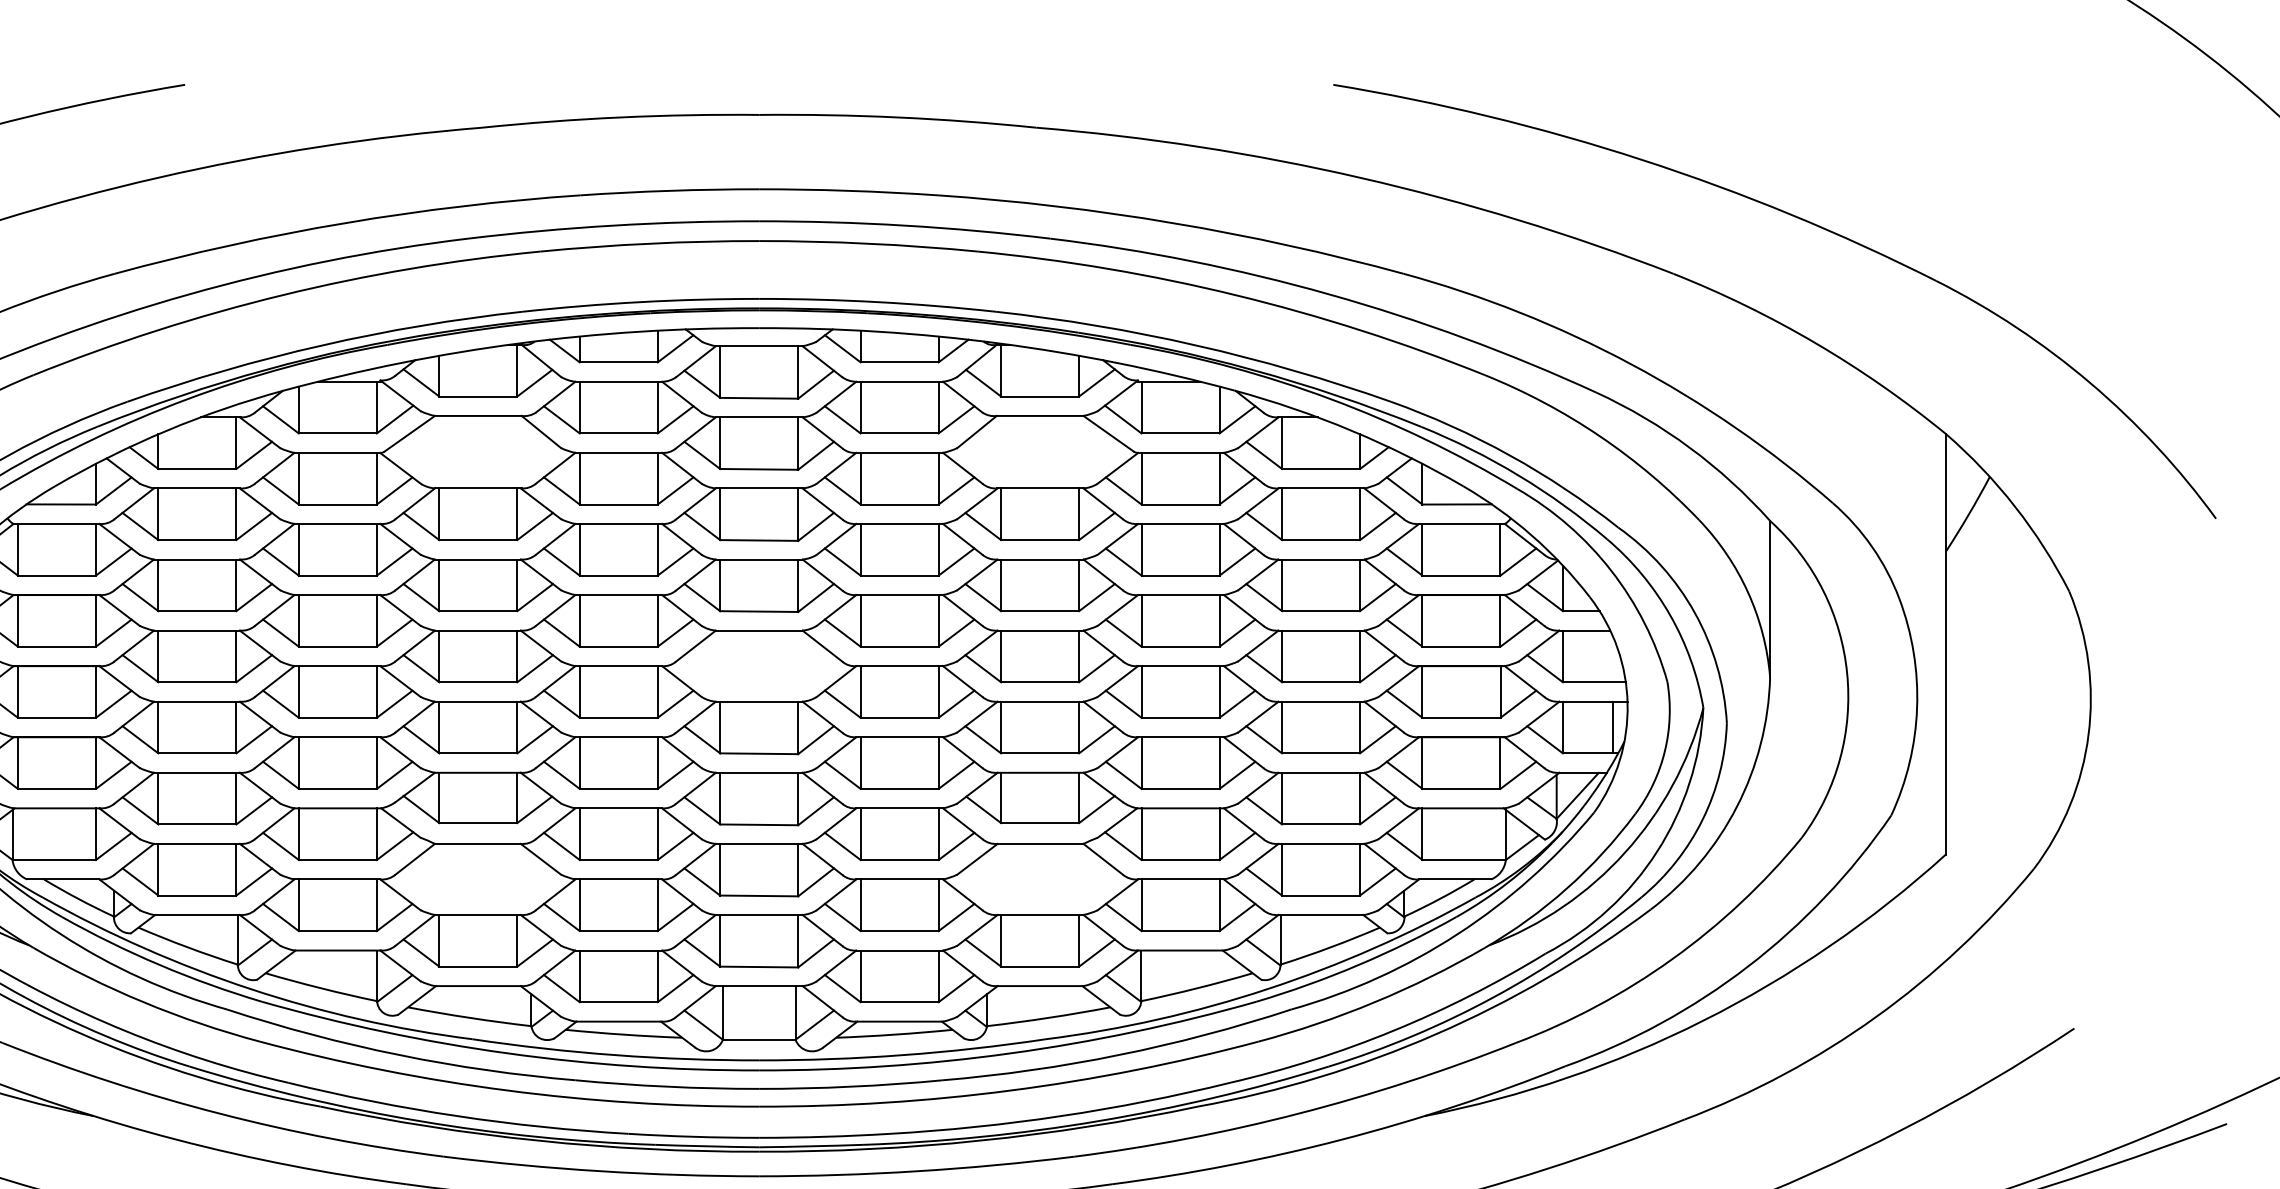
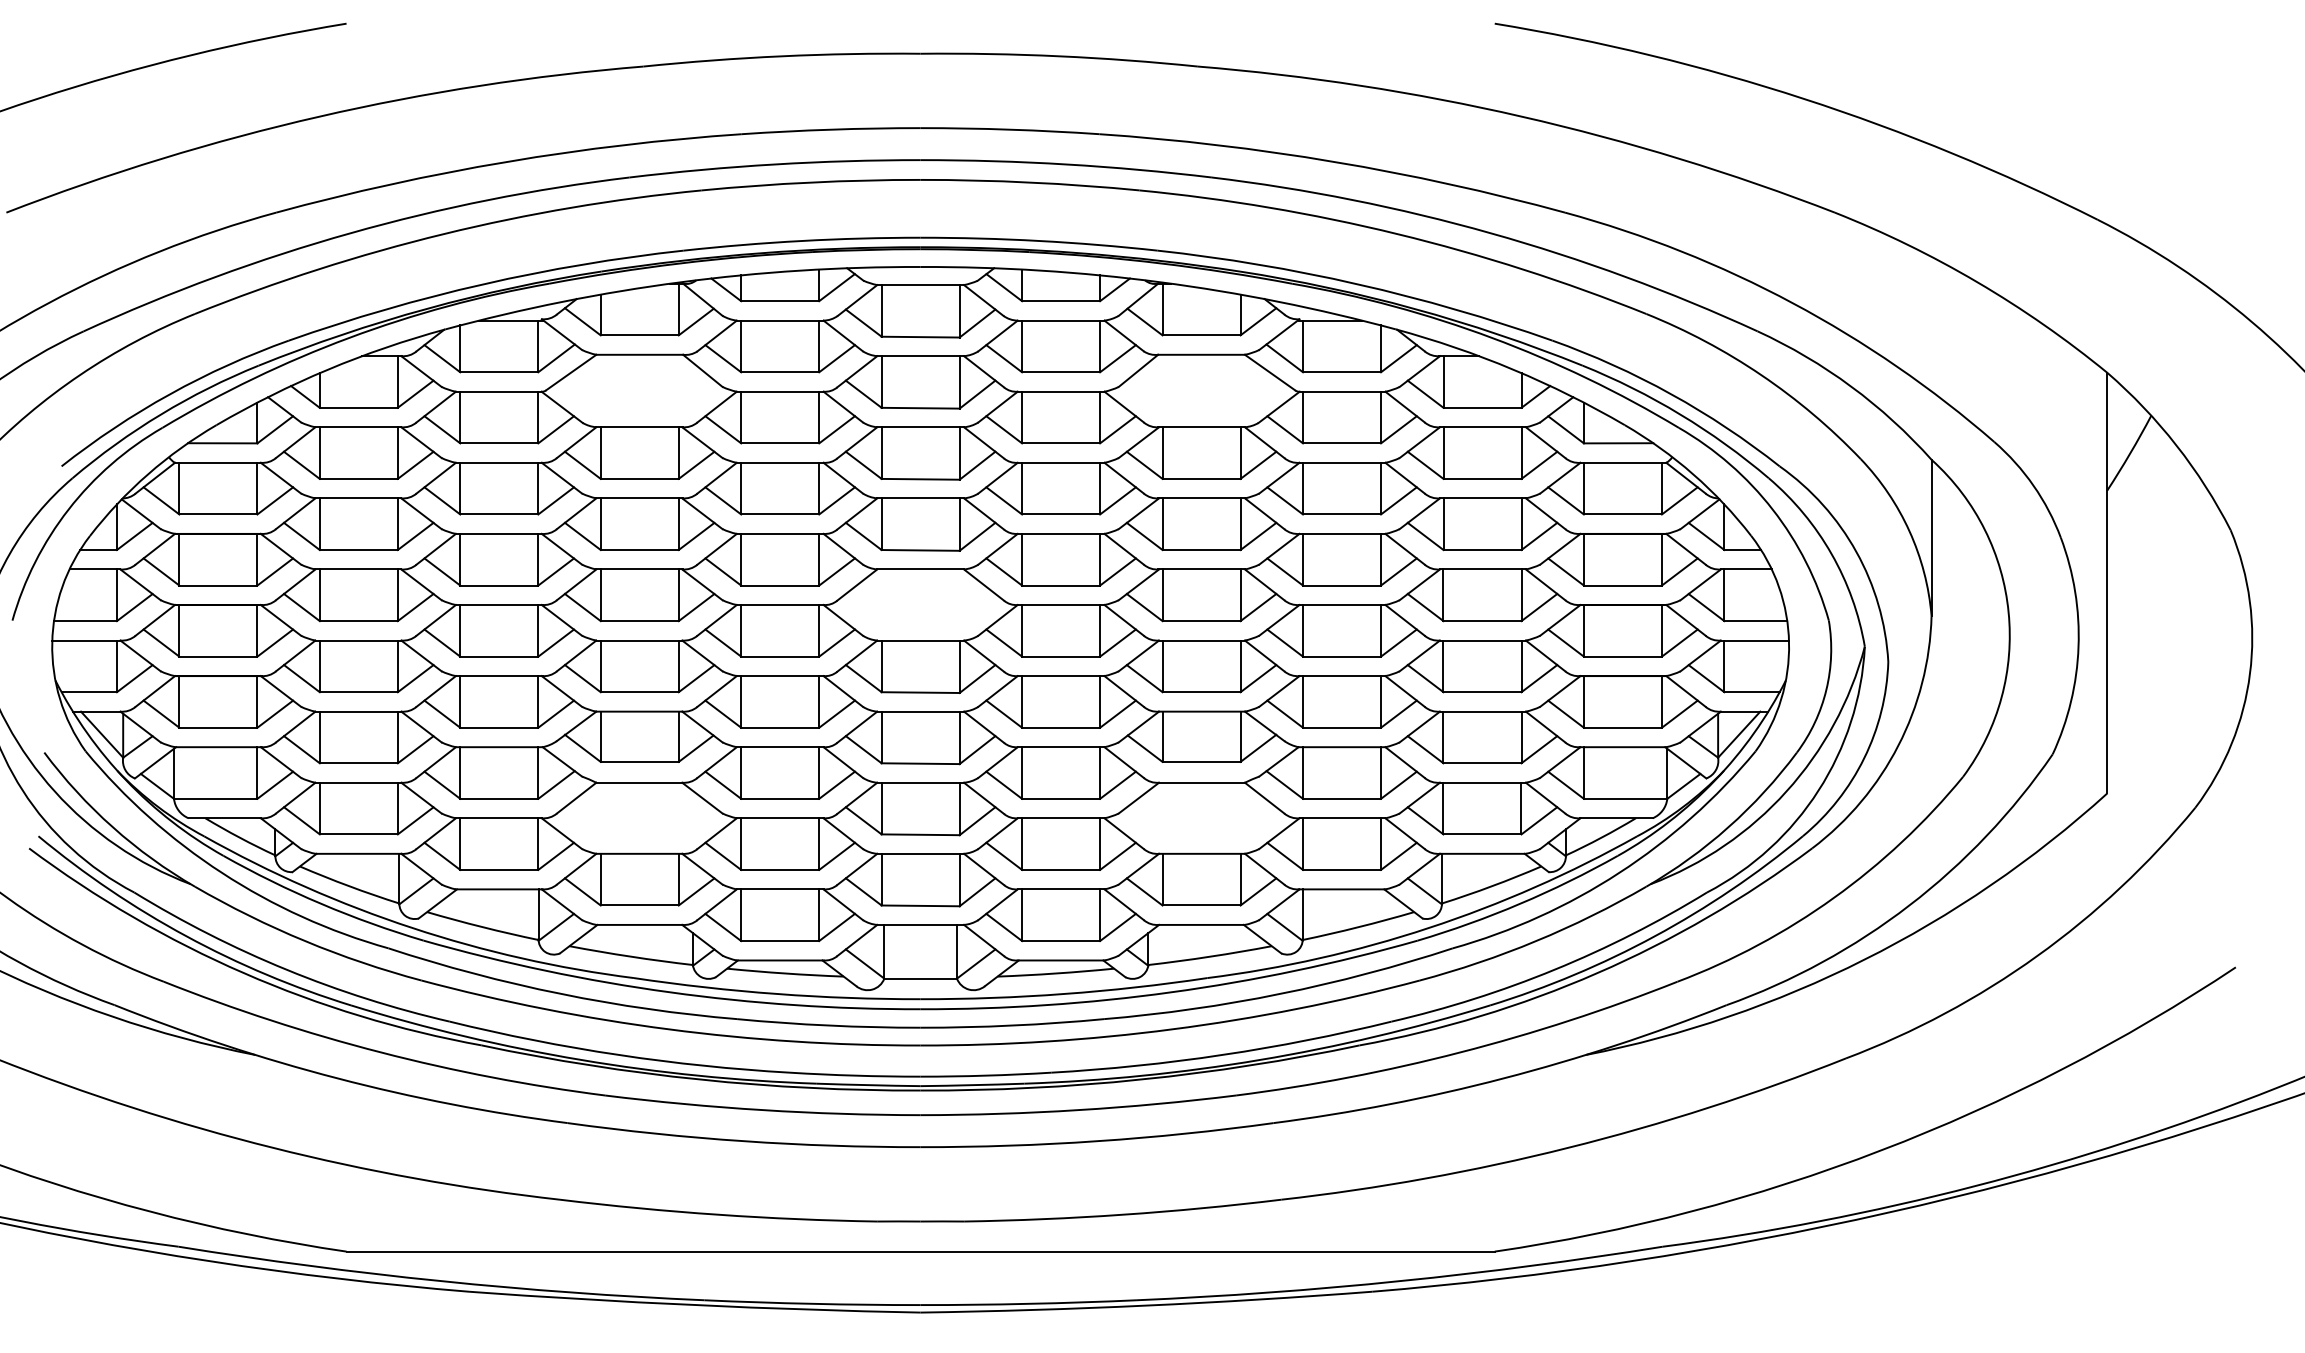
line: (1613, 727) -> (1774, 666), removed

